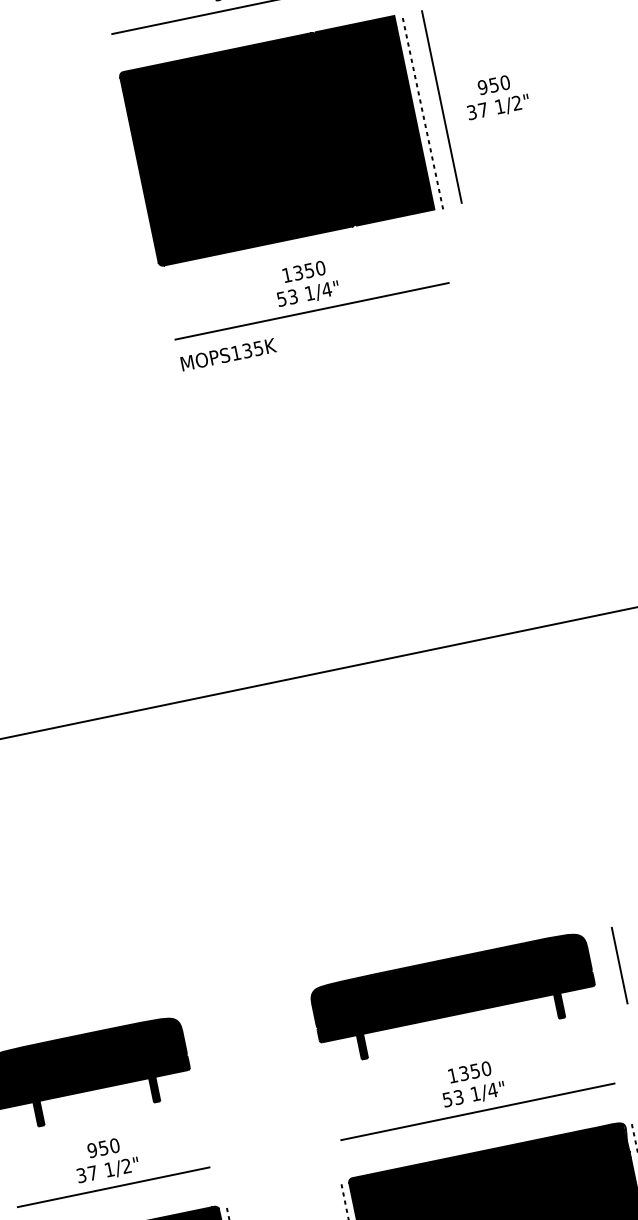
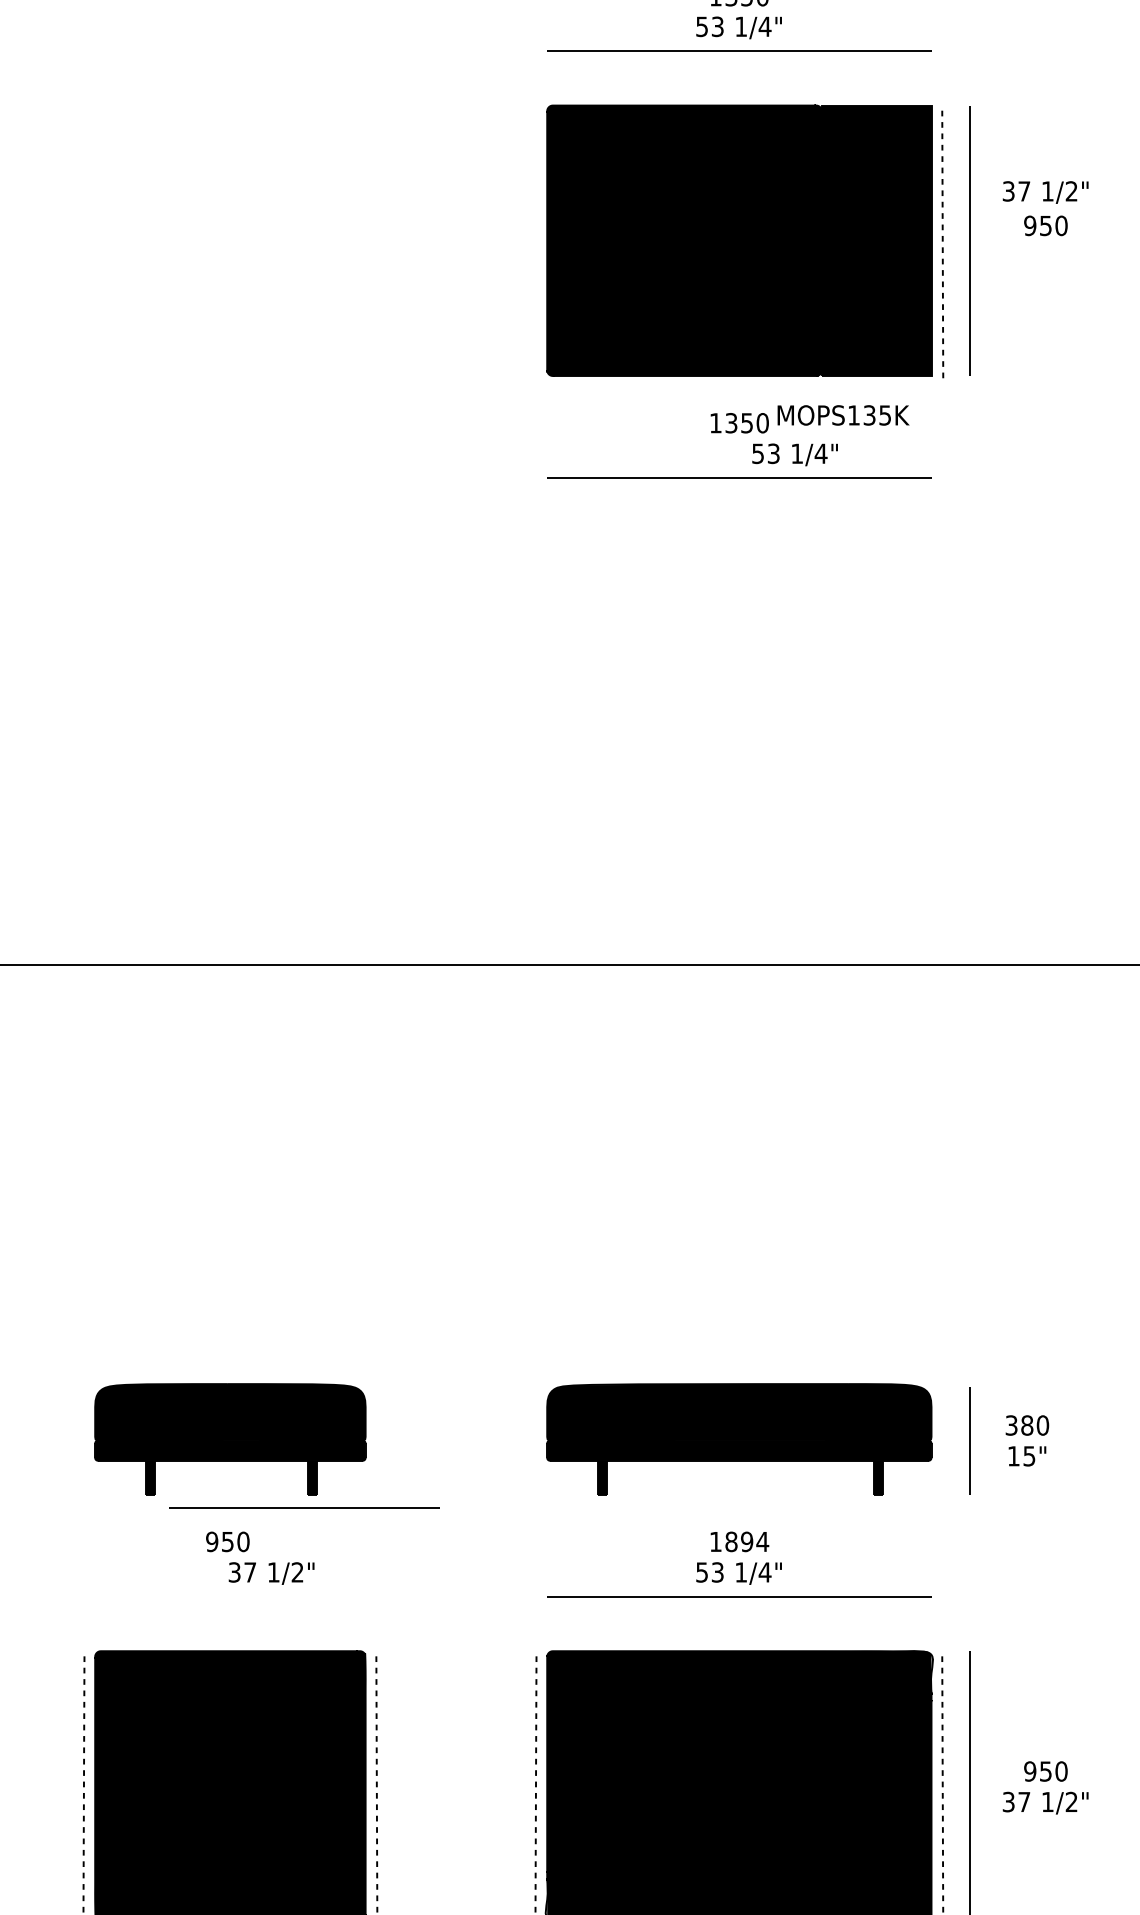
text: (498, 107) -> (1045, 192), moved
text: (307, 294) -> (794, 454), moved
text: (228, 354) -> (843, 415), moved
text: (475, 1070) -> (747, 1541), 1350 -> 1894
text: (108, 1170) -> (271, 1573), moved
line: (113, 1186) -> (304, 1507), moved

